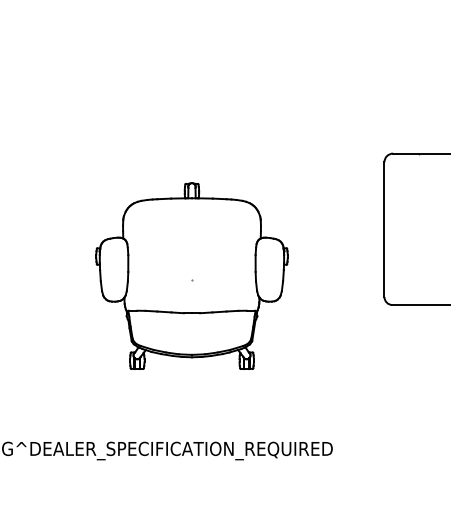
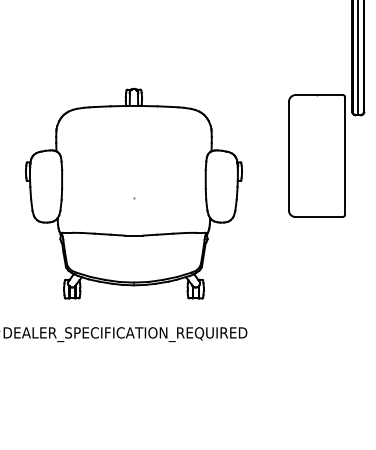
part: (191, 275) -> (133, 193), size x1.4

